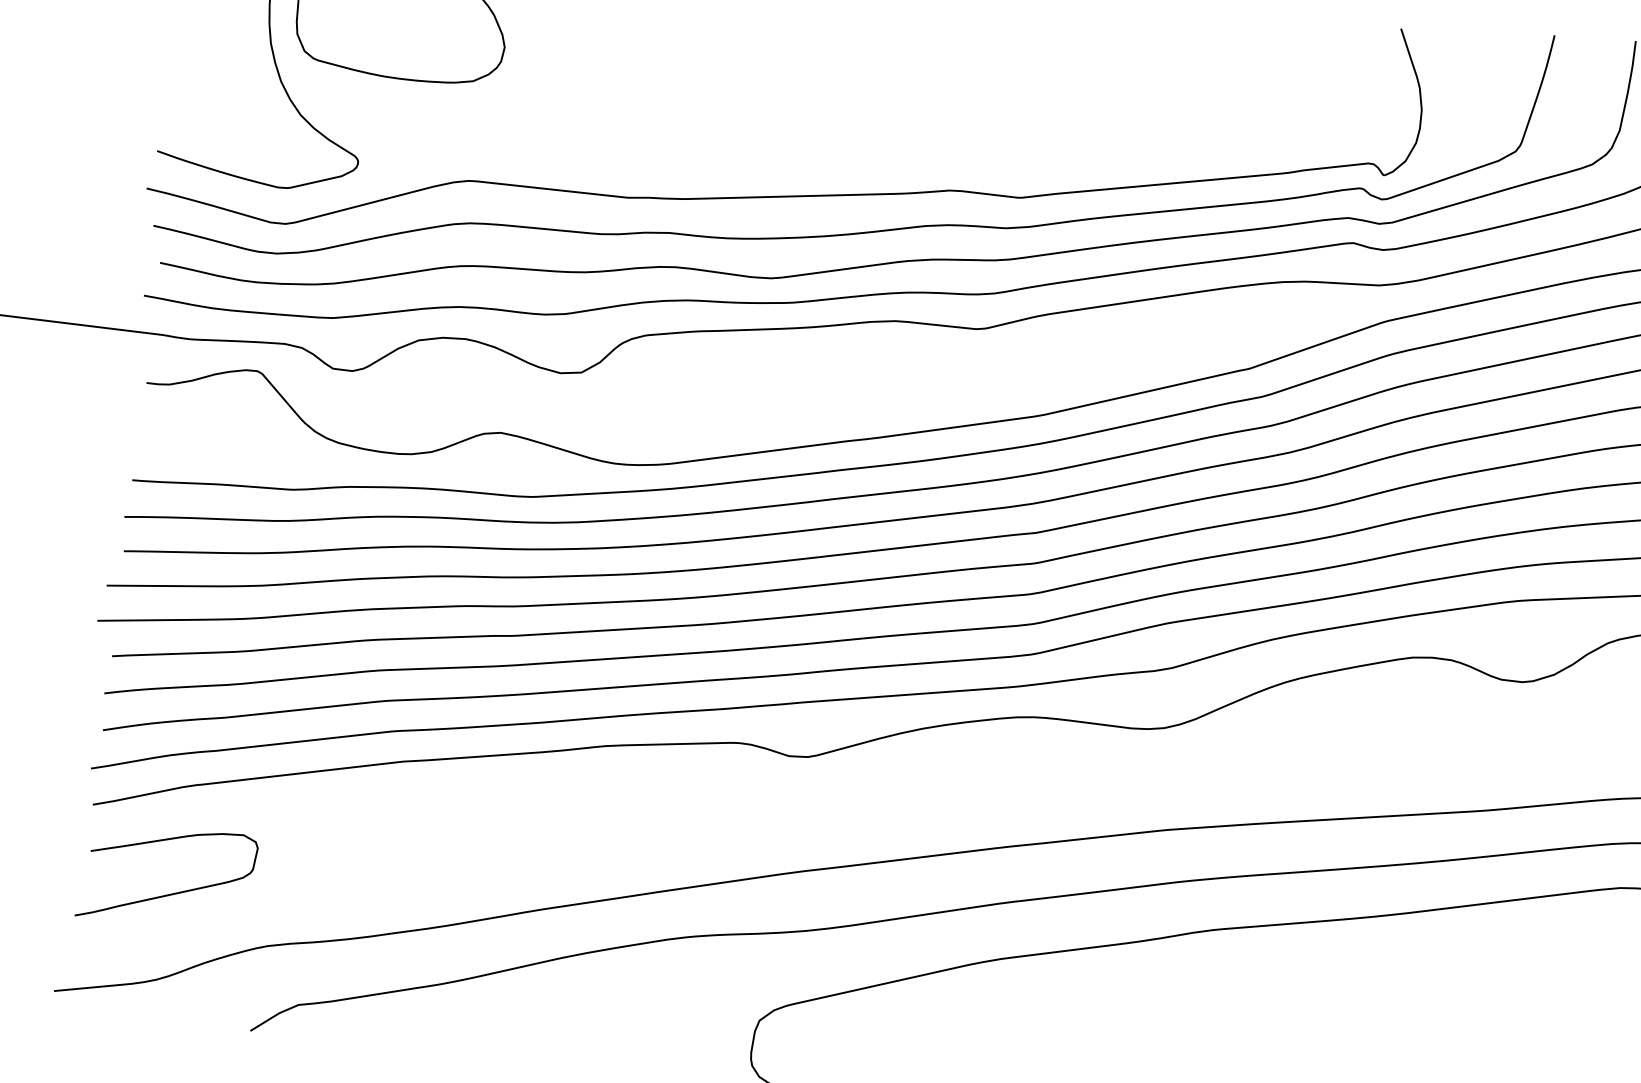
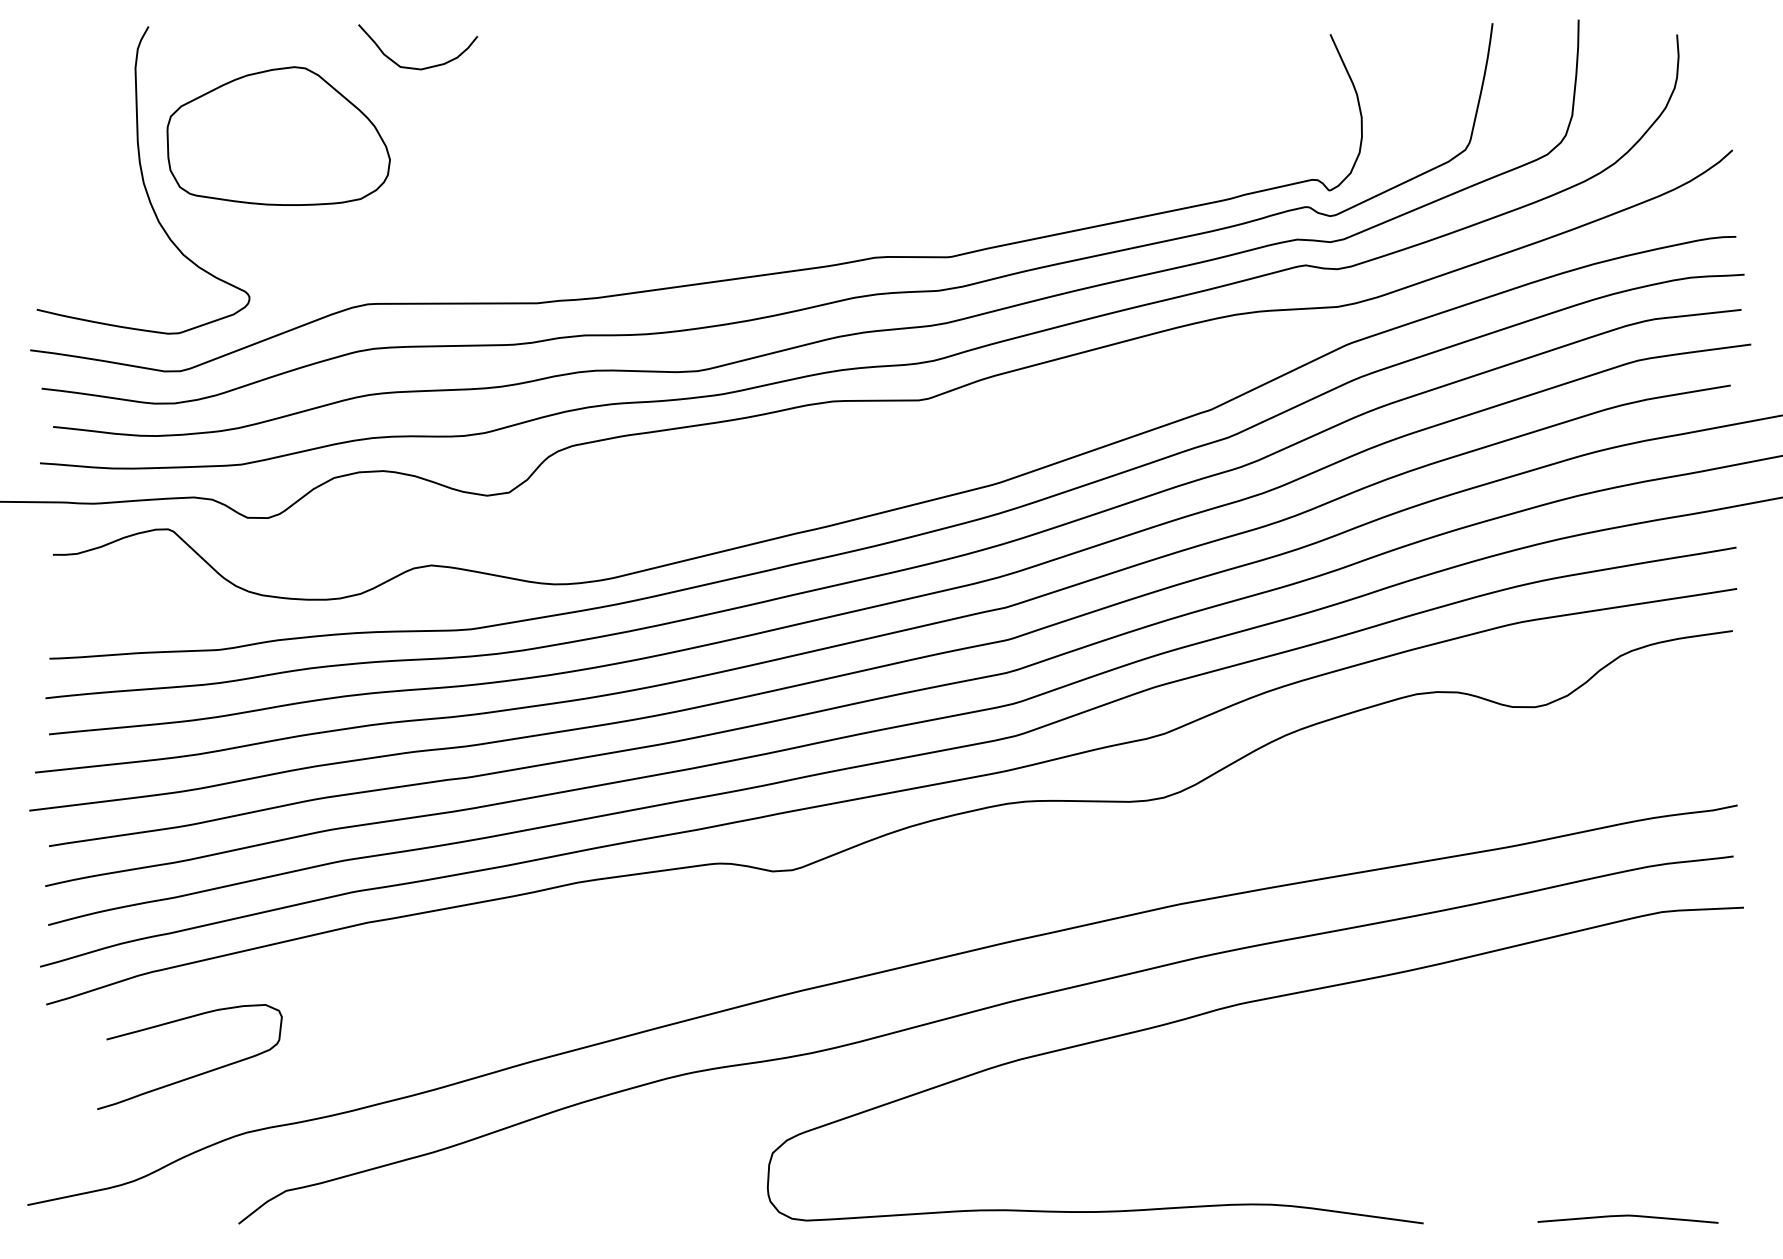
curve: (171, 893) -> (196, 1074), moved

